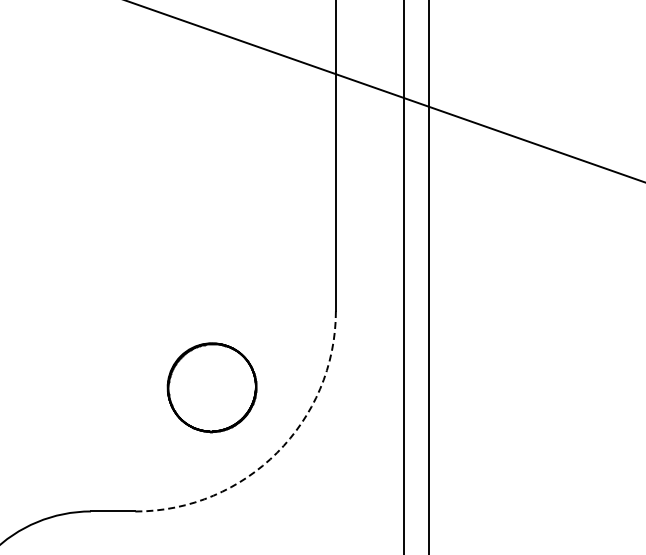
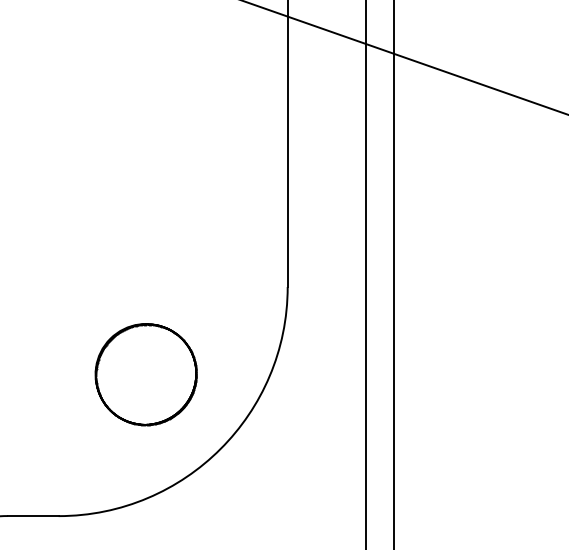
arc: (277, 452) -> (220, 448), dashed -> solid

